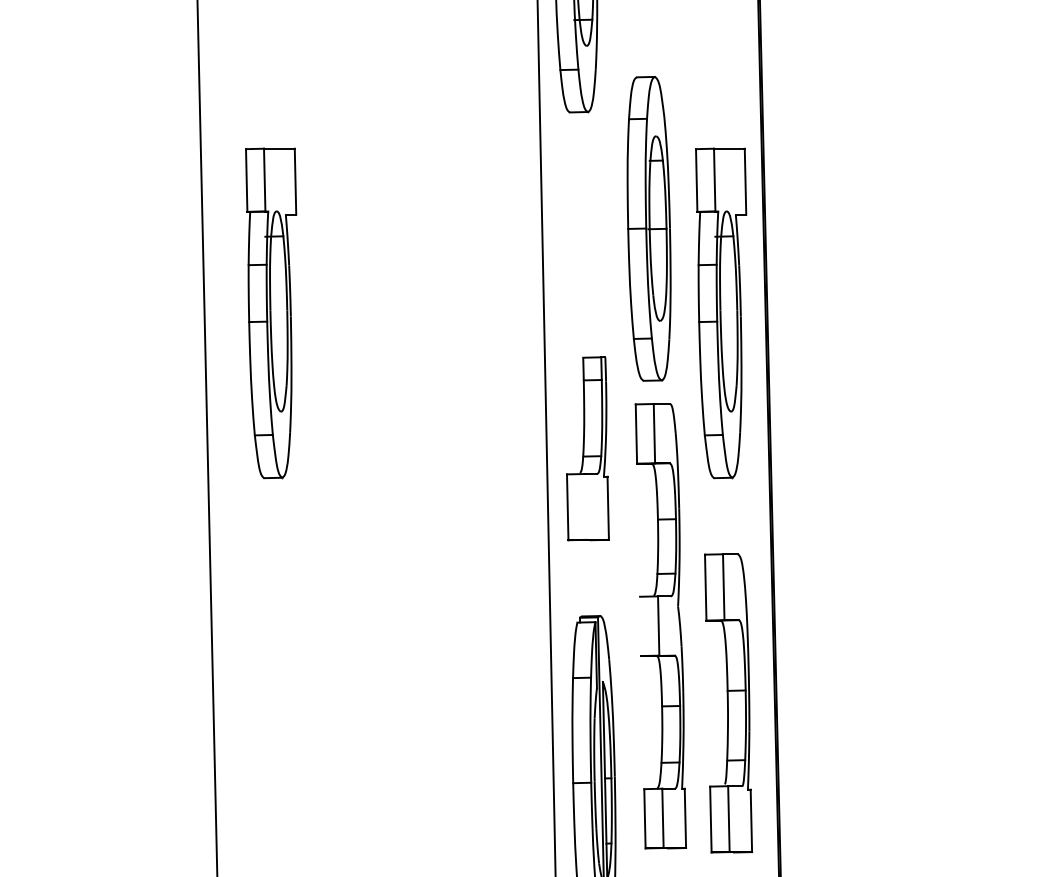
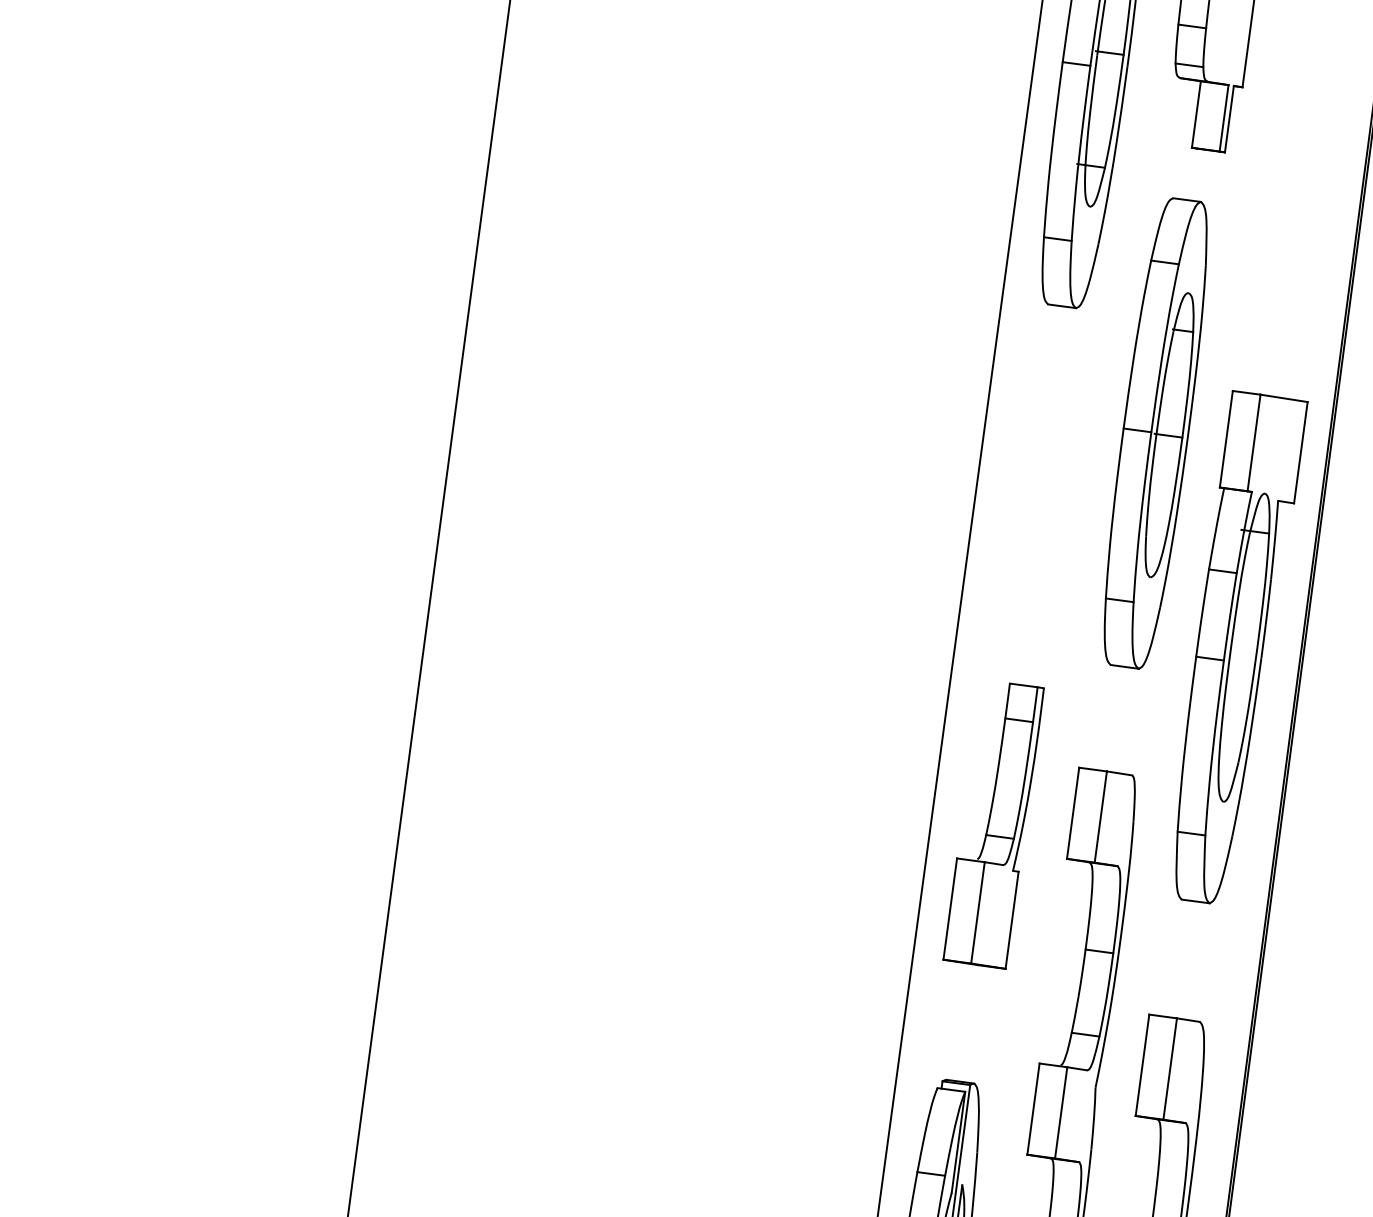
part: (648, 228) -> (1154, 432), moved
part: (271, 313) -> (542, 540), removed
line: (585, 506) -> (977, 912), added
line: (640, 626) -> (1033, 1109), added

